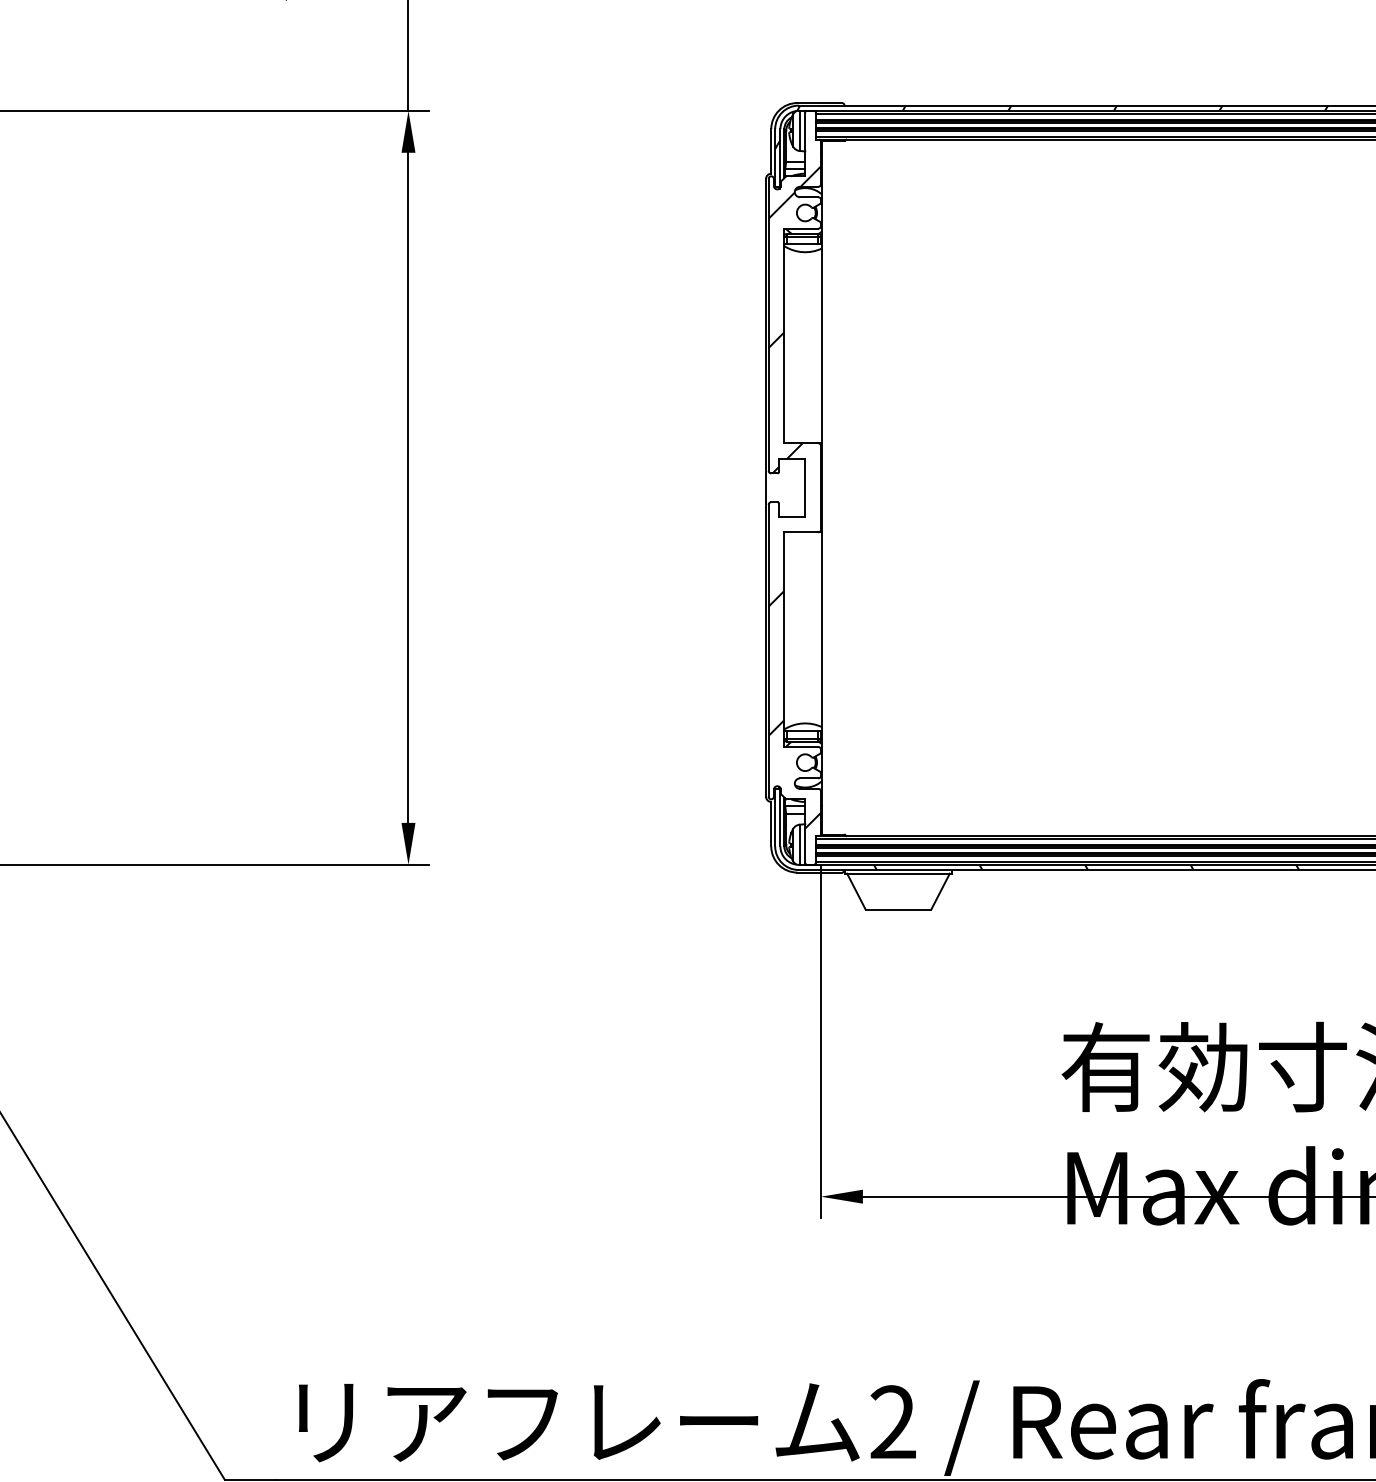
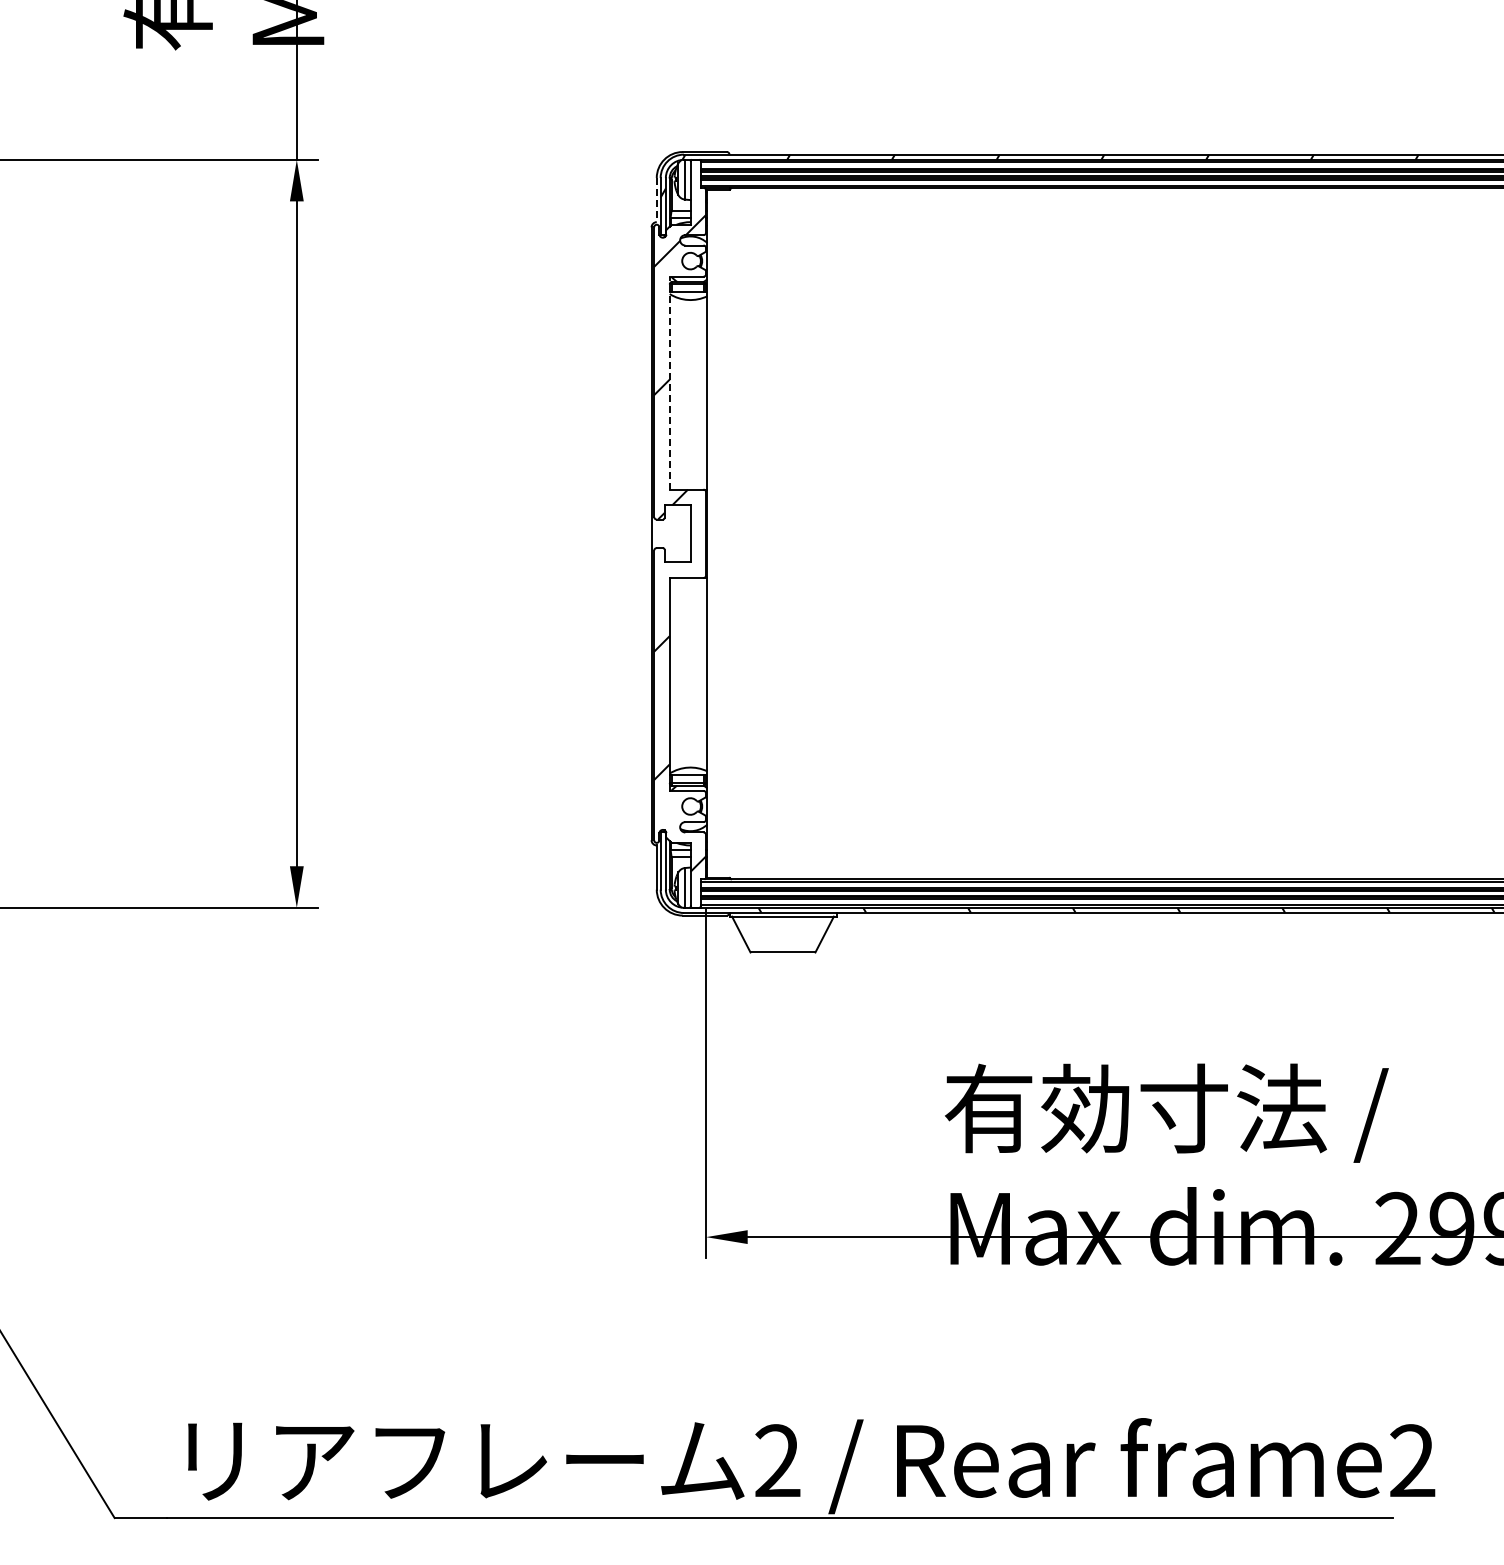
line: (770, 151) -> (656, 200), solid -> dashed
line: (784, 335) -> (669, 382), solid -> dashed

